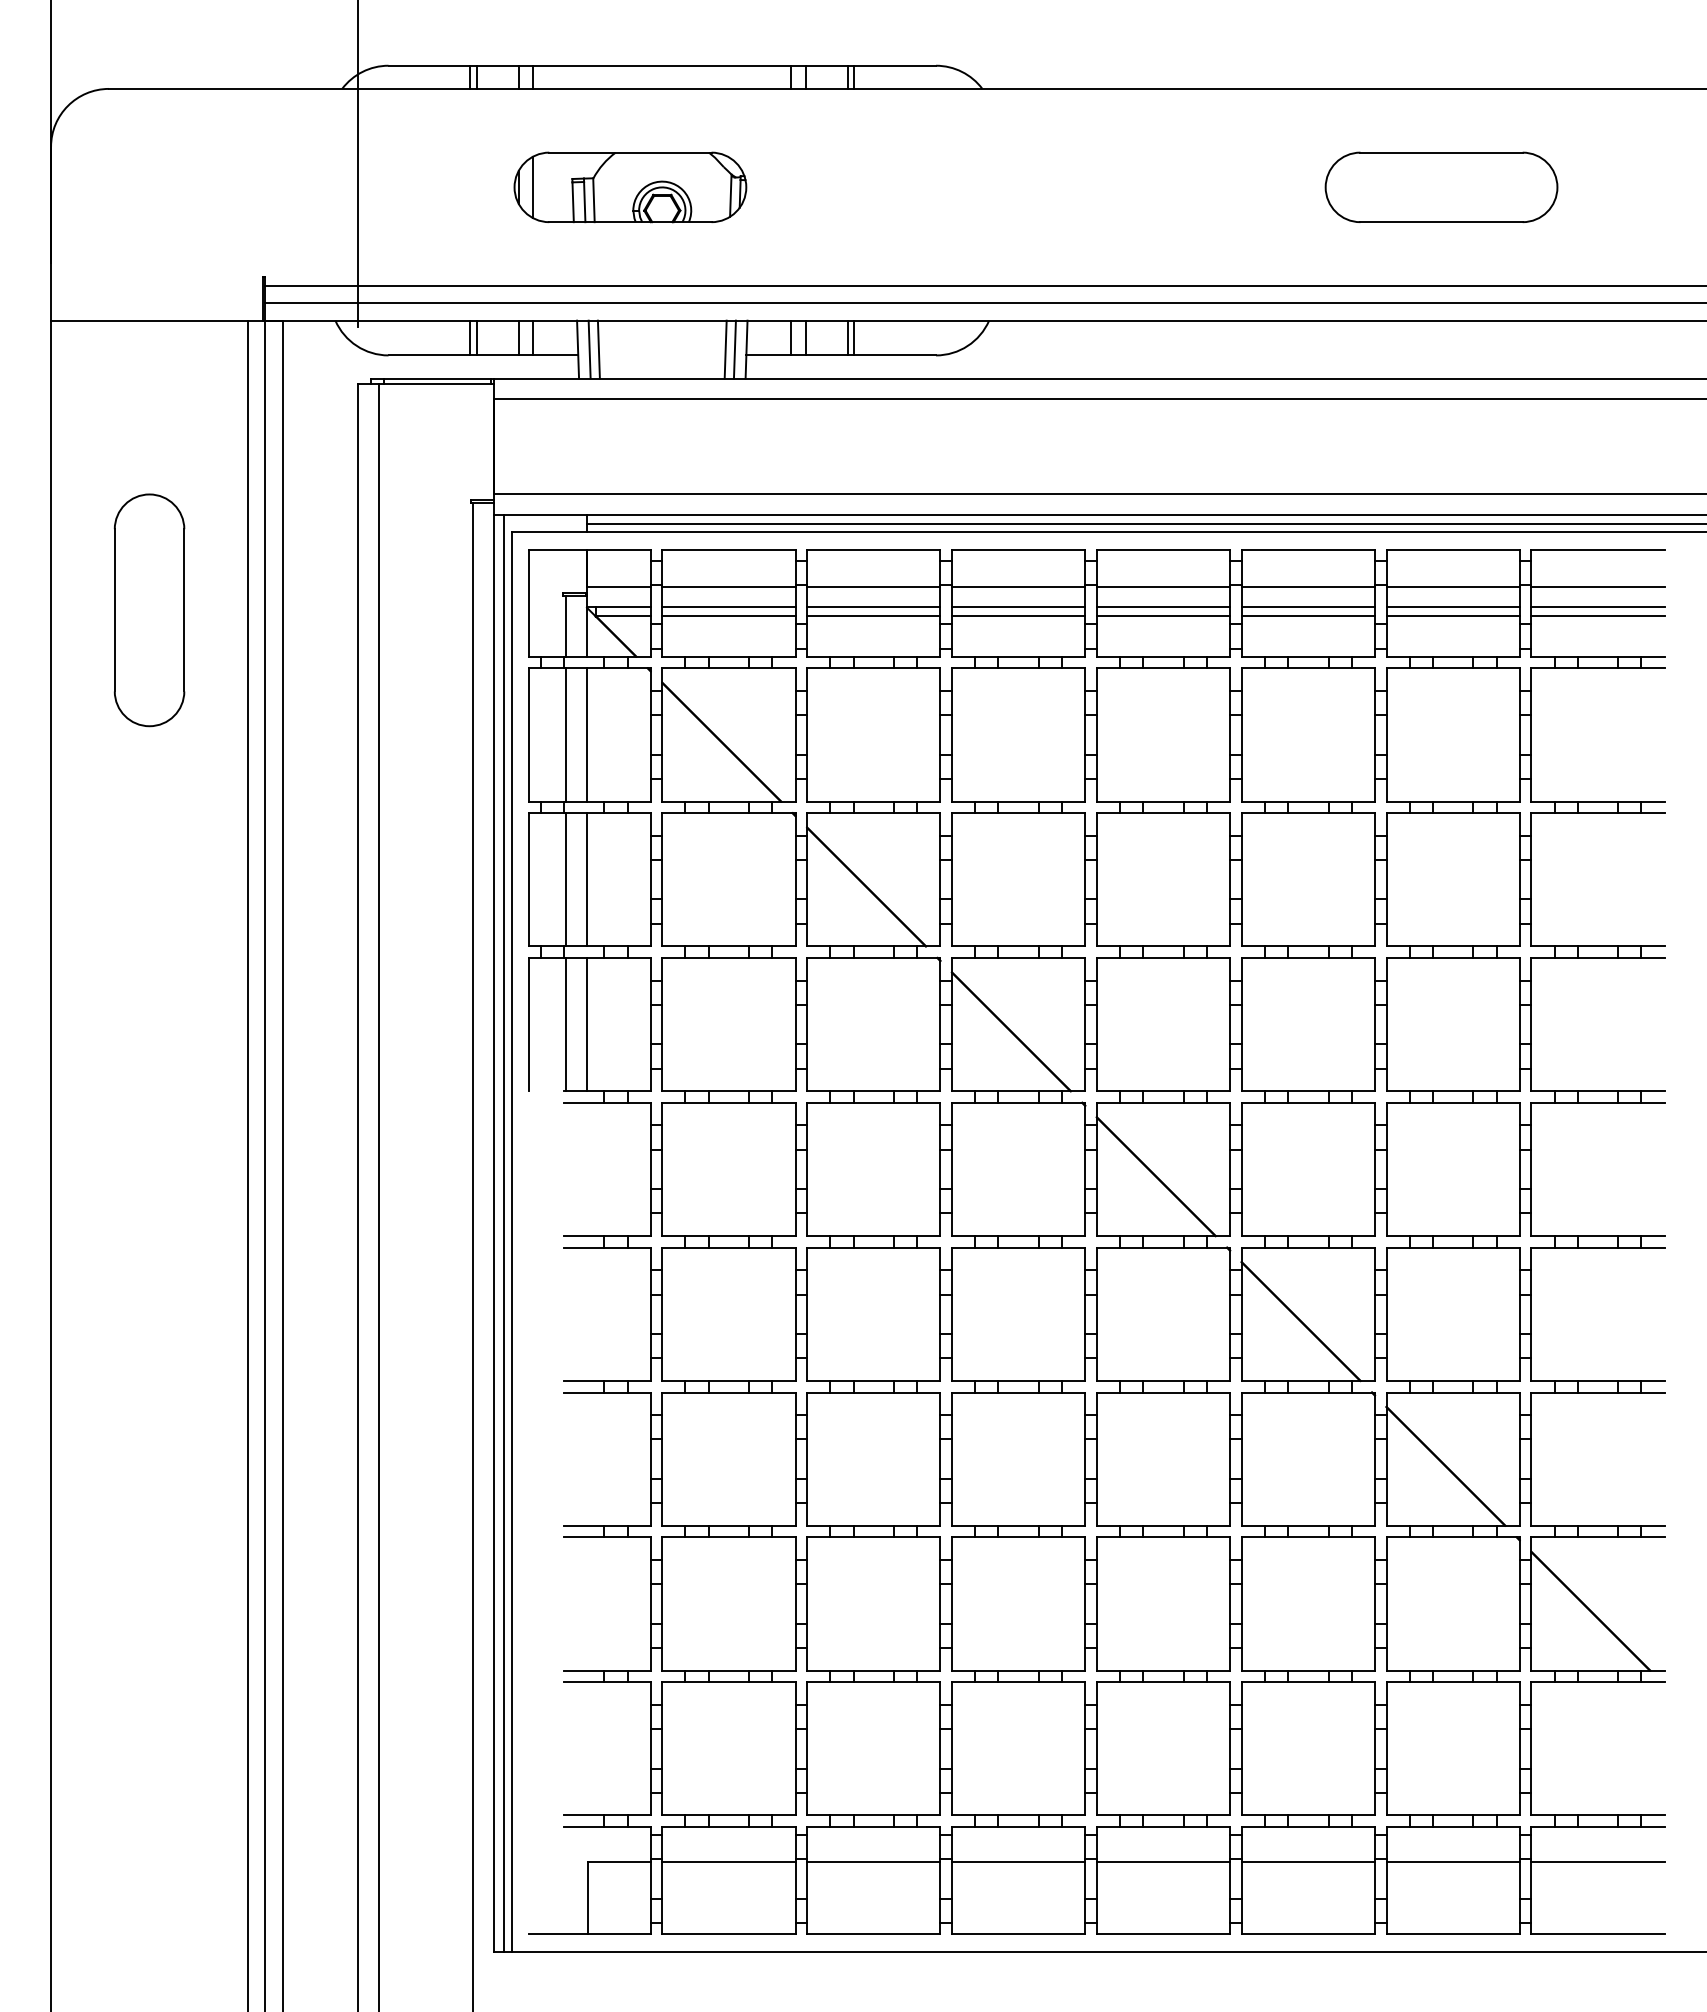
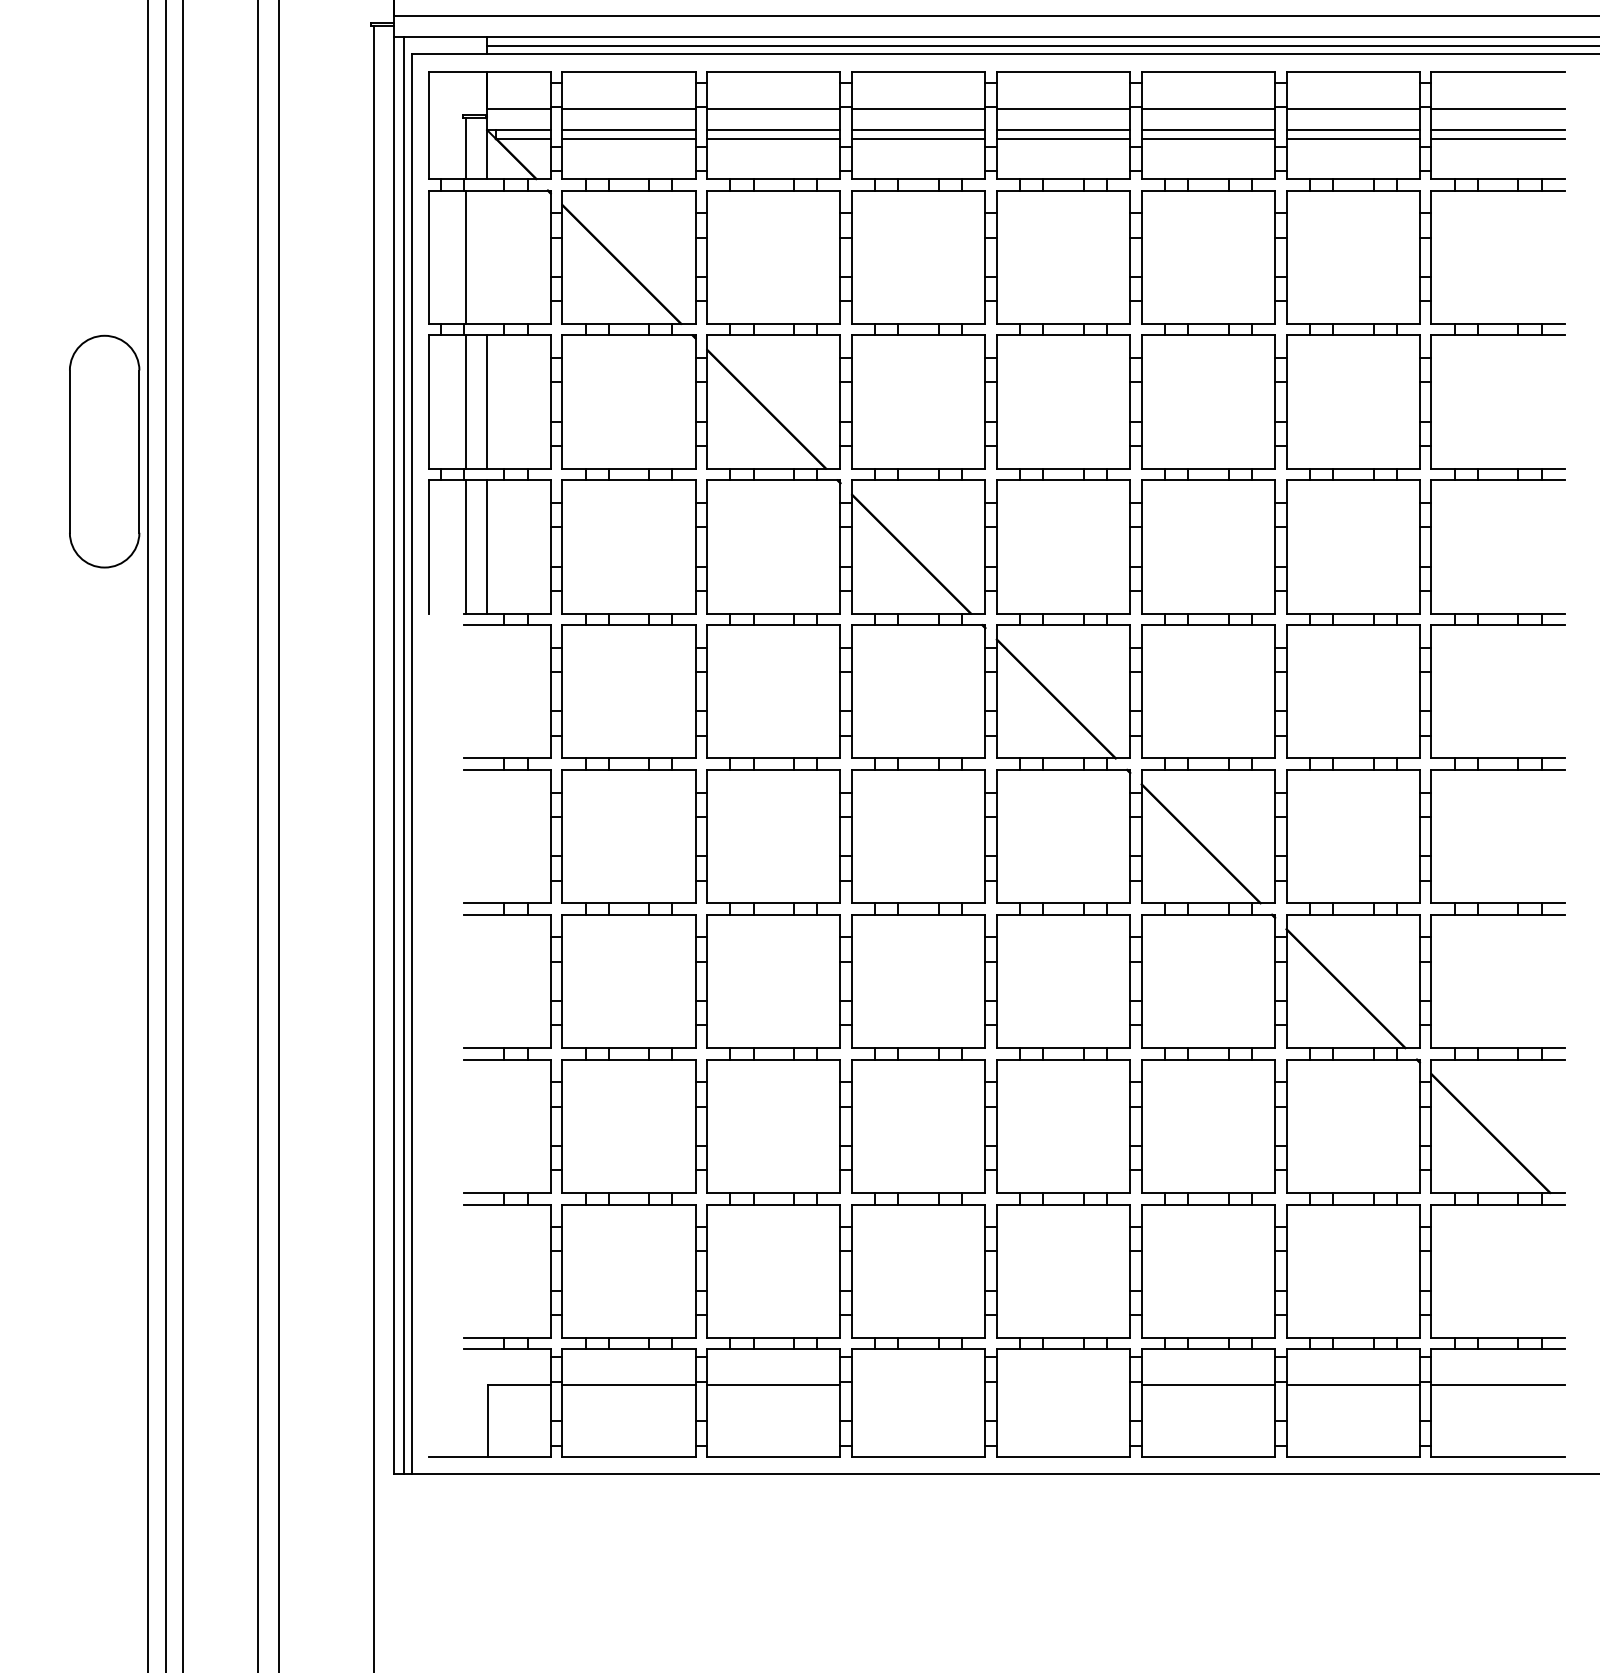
part: (149, 610) -> (104, 451), moved
line: (586, 734) -> (486, 256), removed
line: (1018, 1862) -> (918, 1384), removed
line: (1163, 1862) -> (1063, 1384), removed

